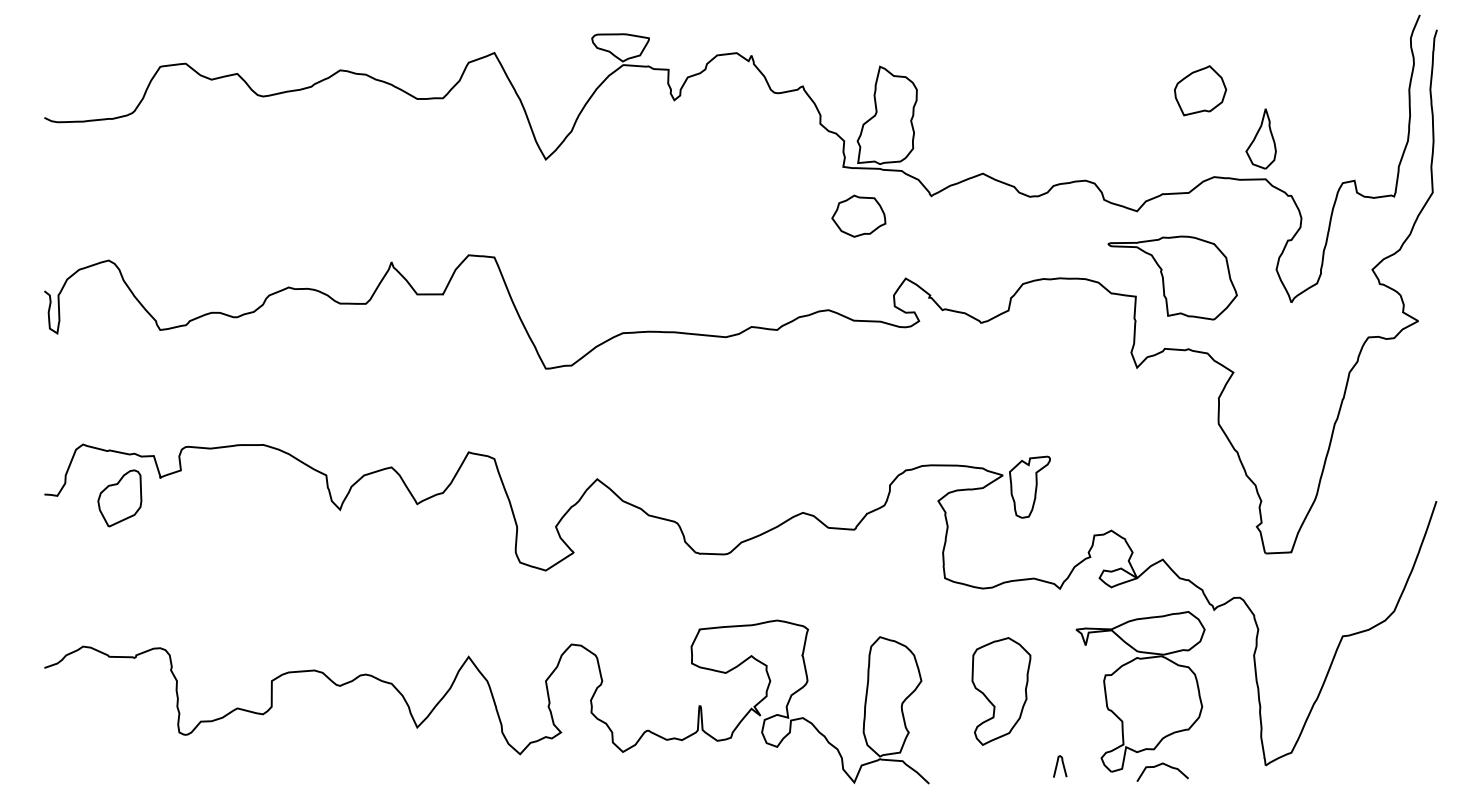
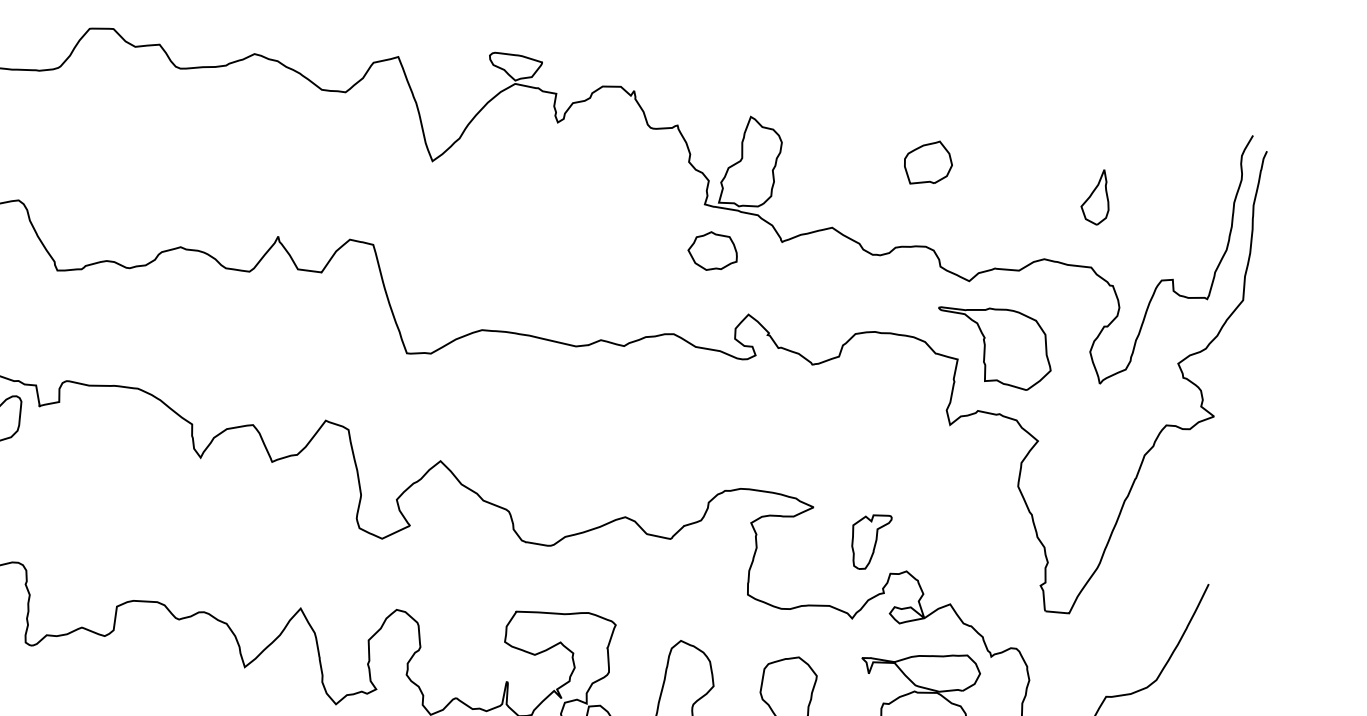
part: (1200, 90) -> (928, 162), moved
part: (1260, 138) -> (1095, 196), moved
part: (1029, 486) -> (869, 541), moved

